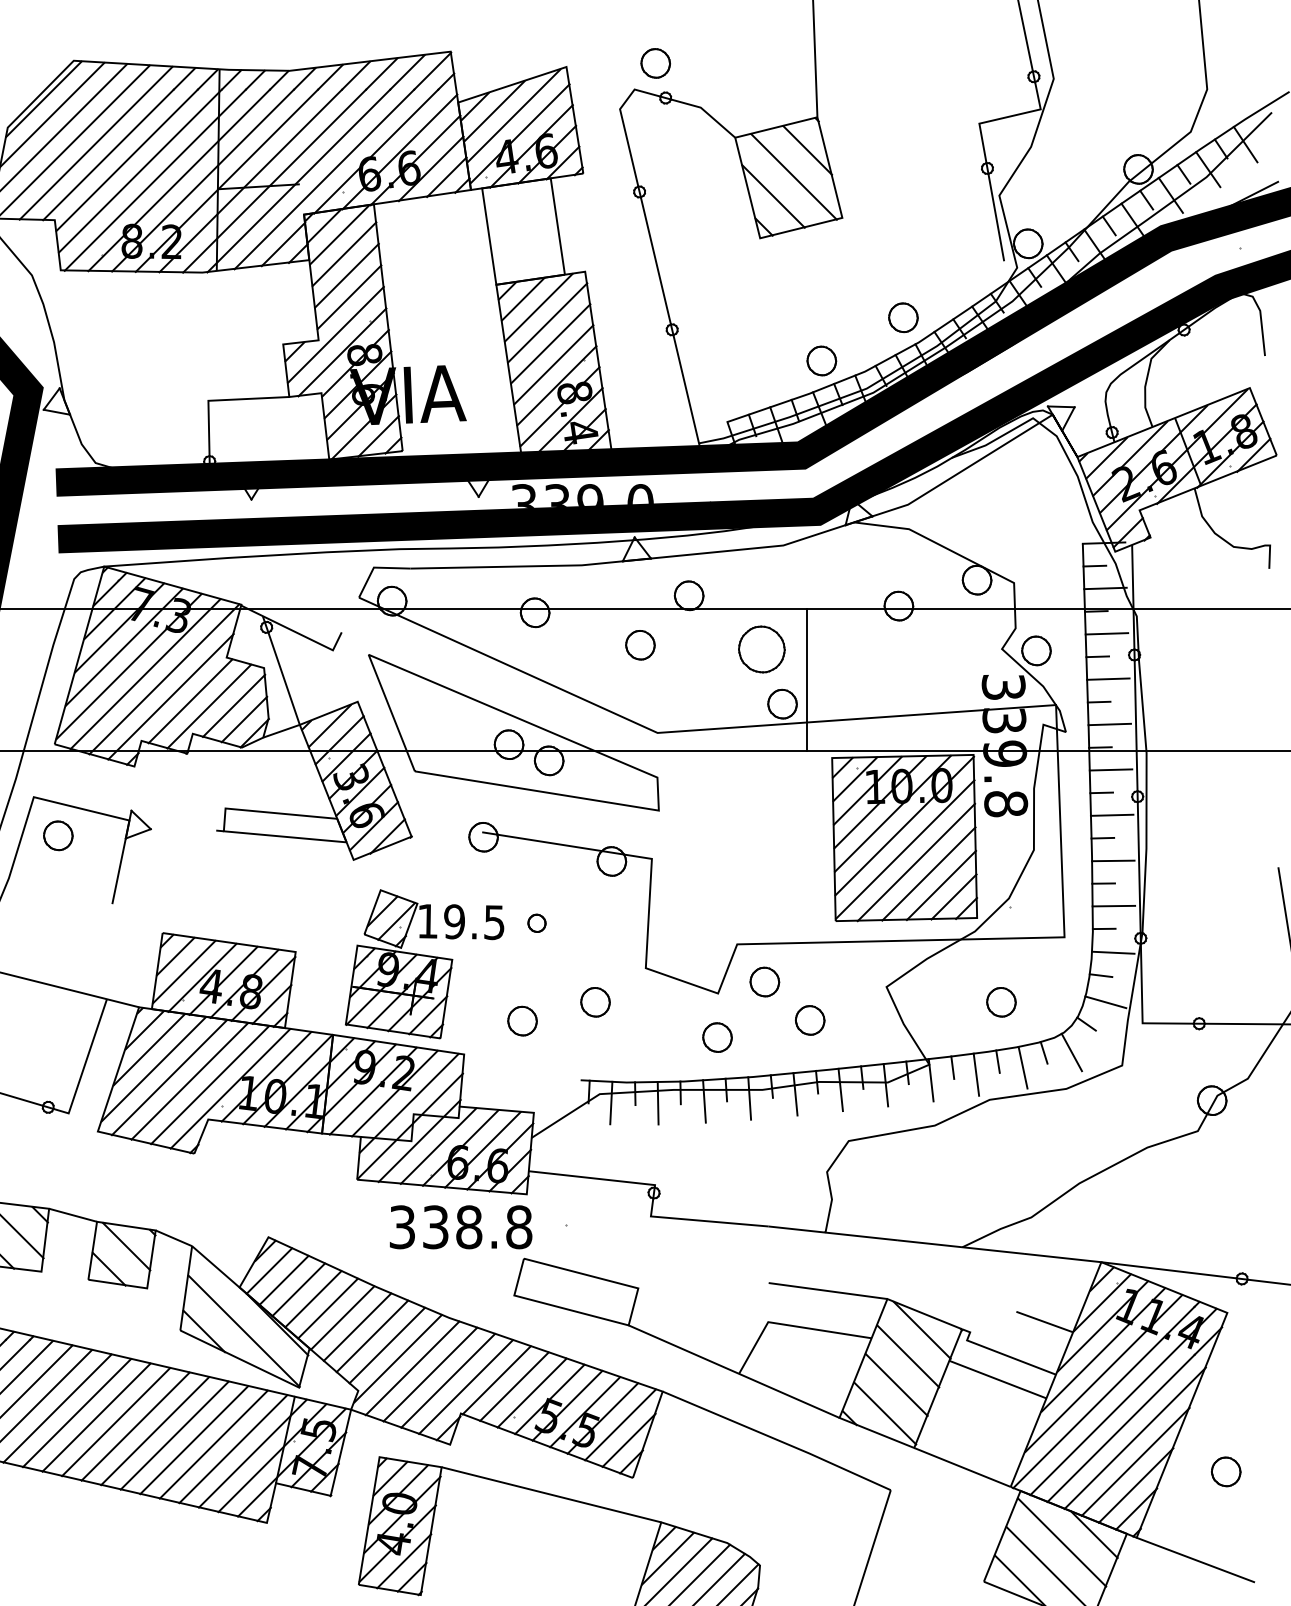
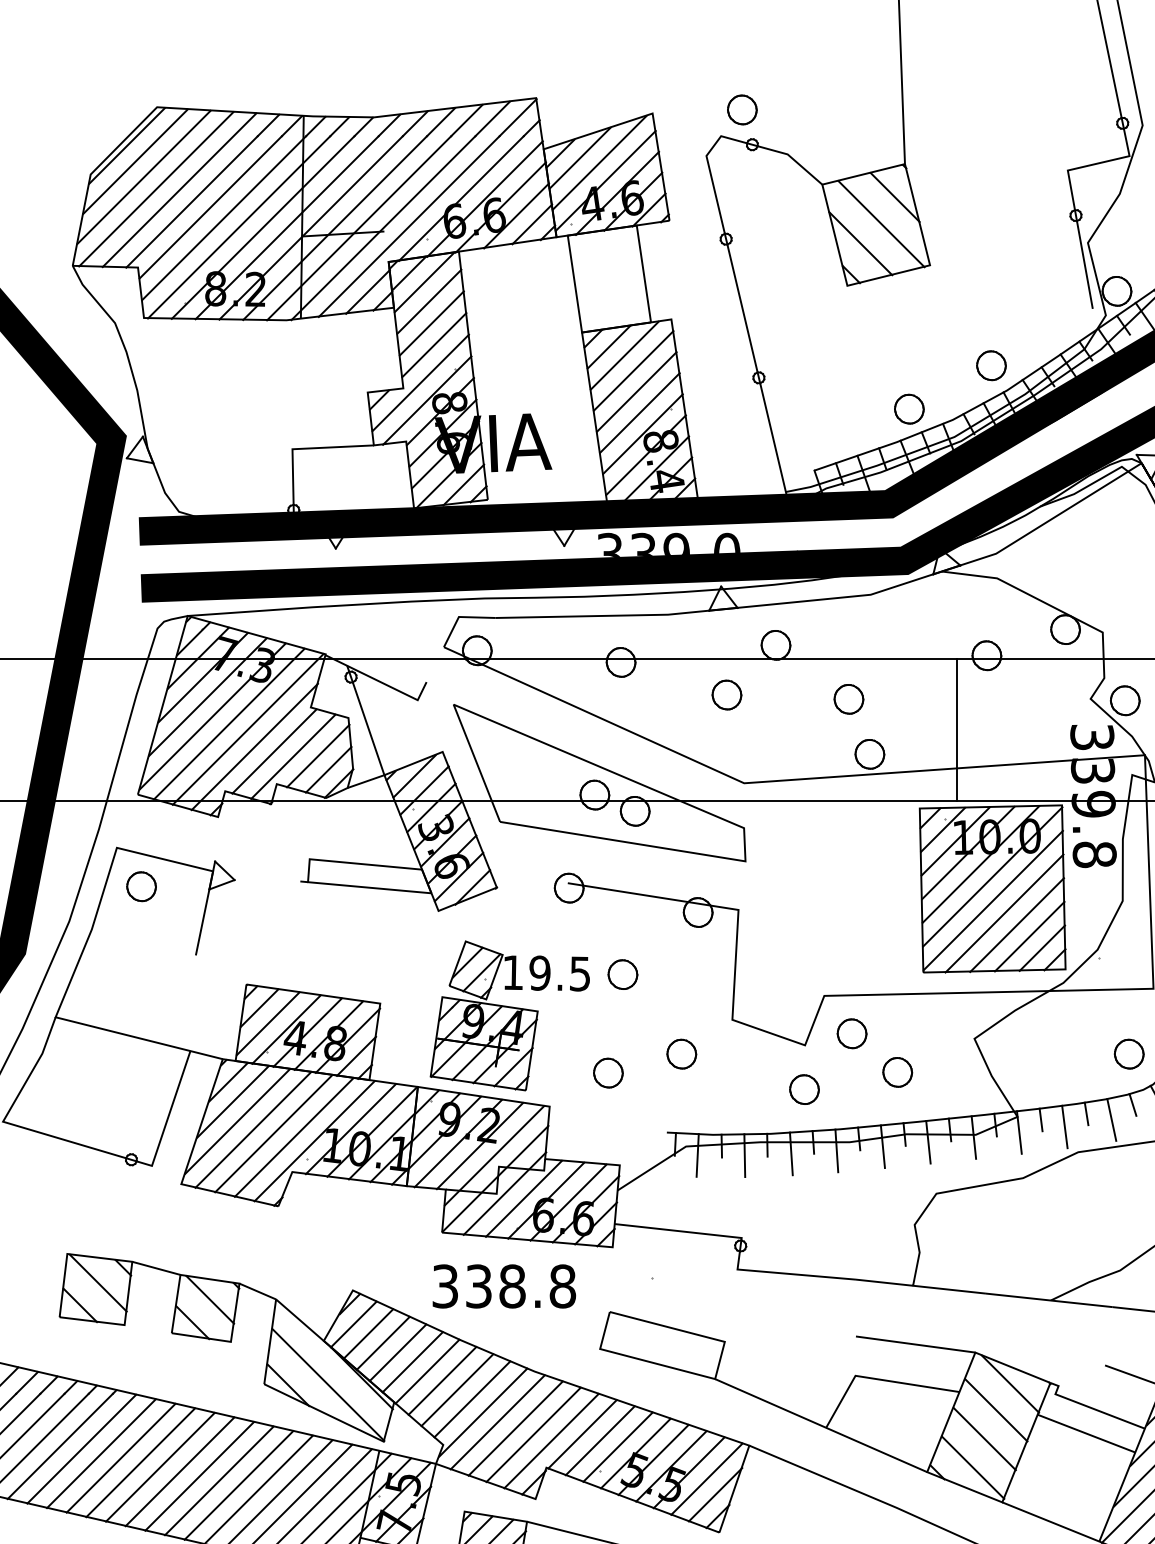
part: (761, 649) -> (848, 699), size x0.62
line: (807, 679) -> (957, 729), moved
part: (536, 923) -> (622, 974), size x1.67
part: (1001, 1002) -> (1129, 1054), moved
text: (460, 1227) -> (503, 1286), moved

